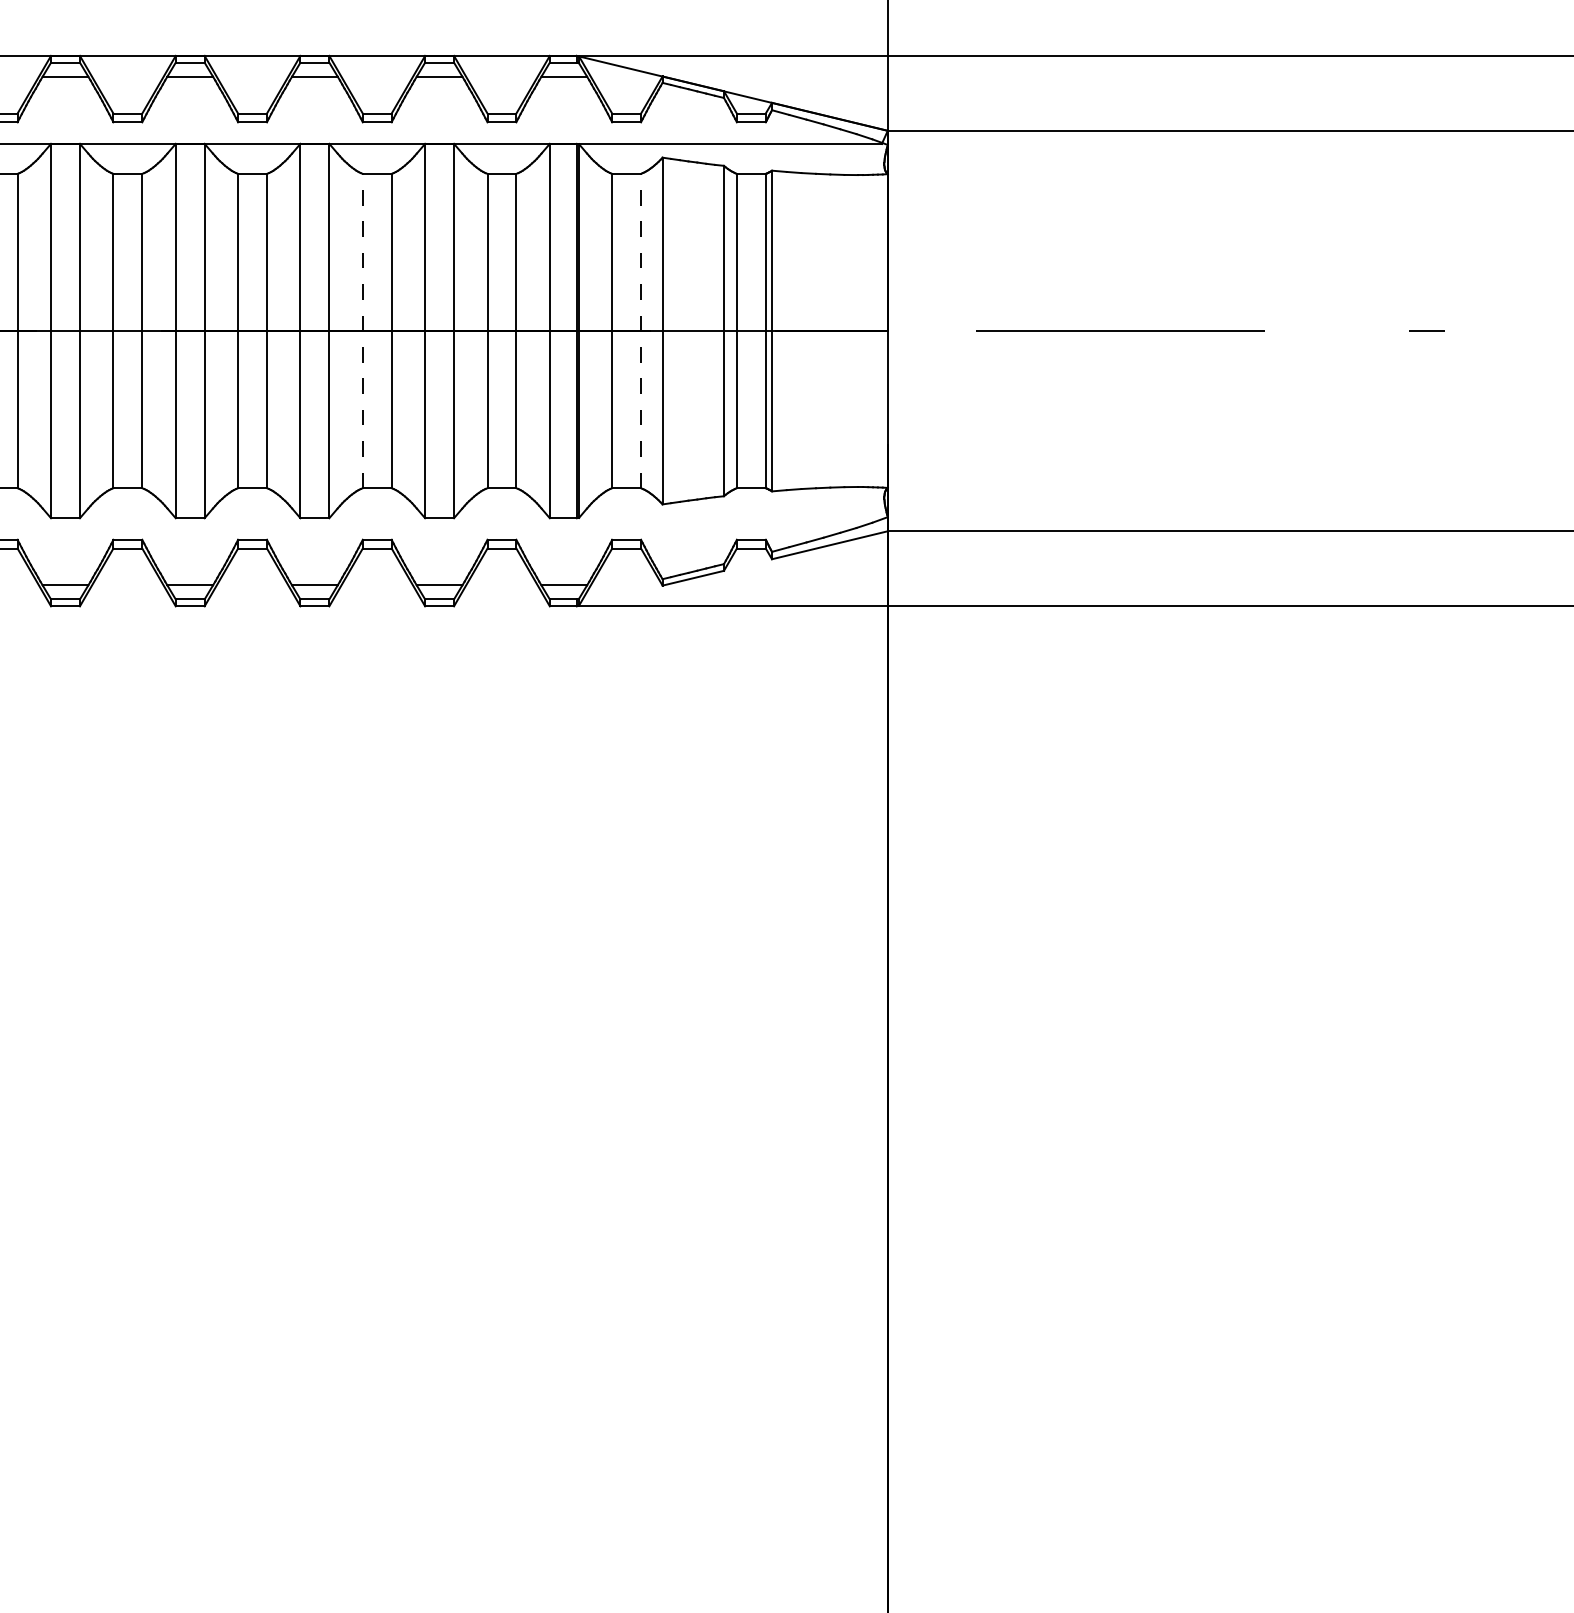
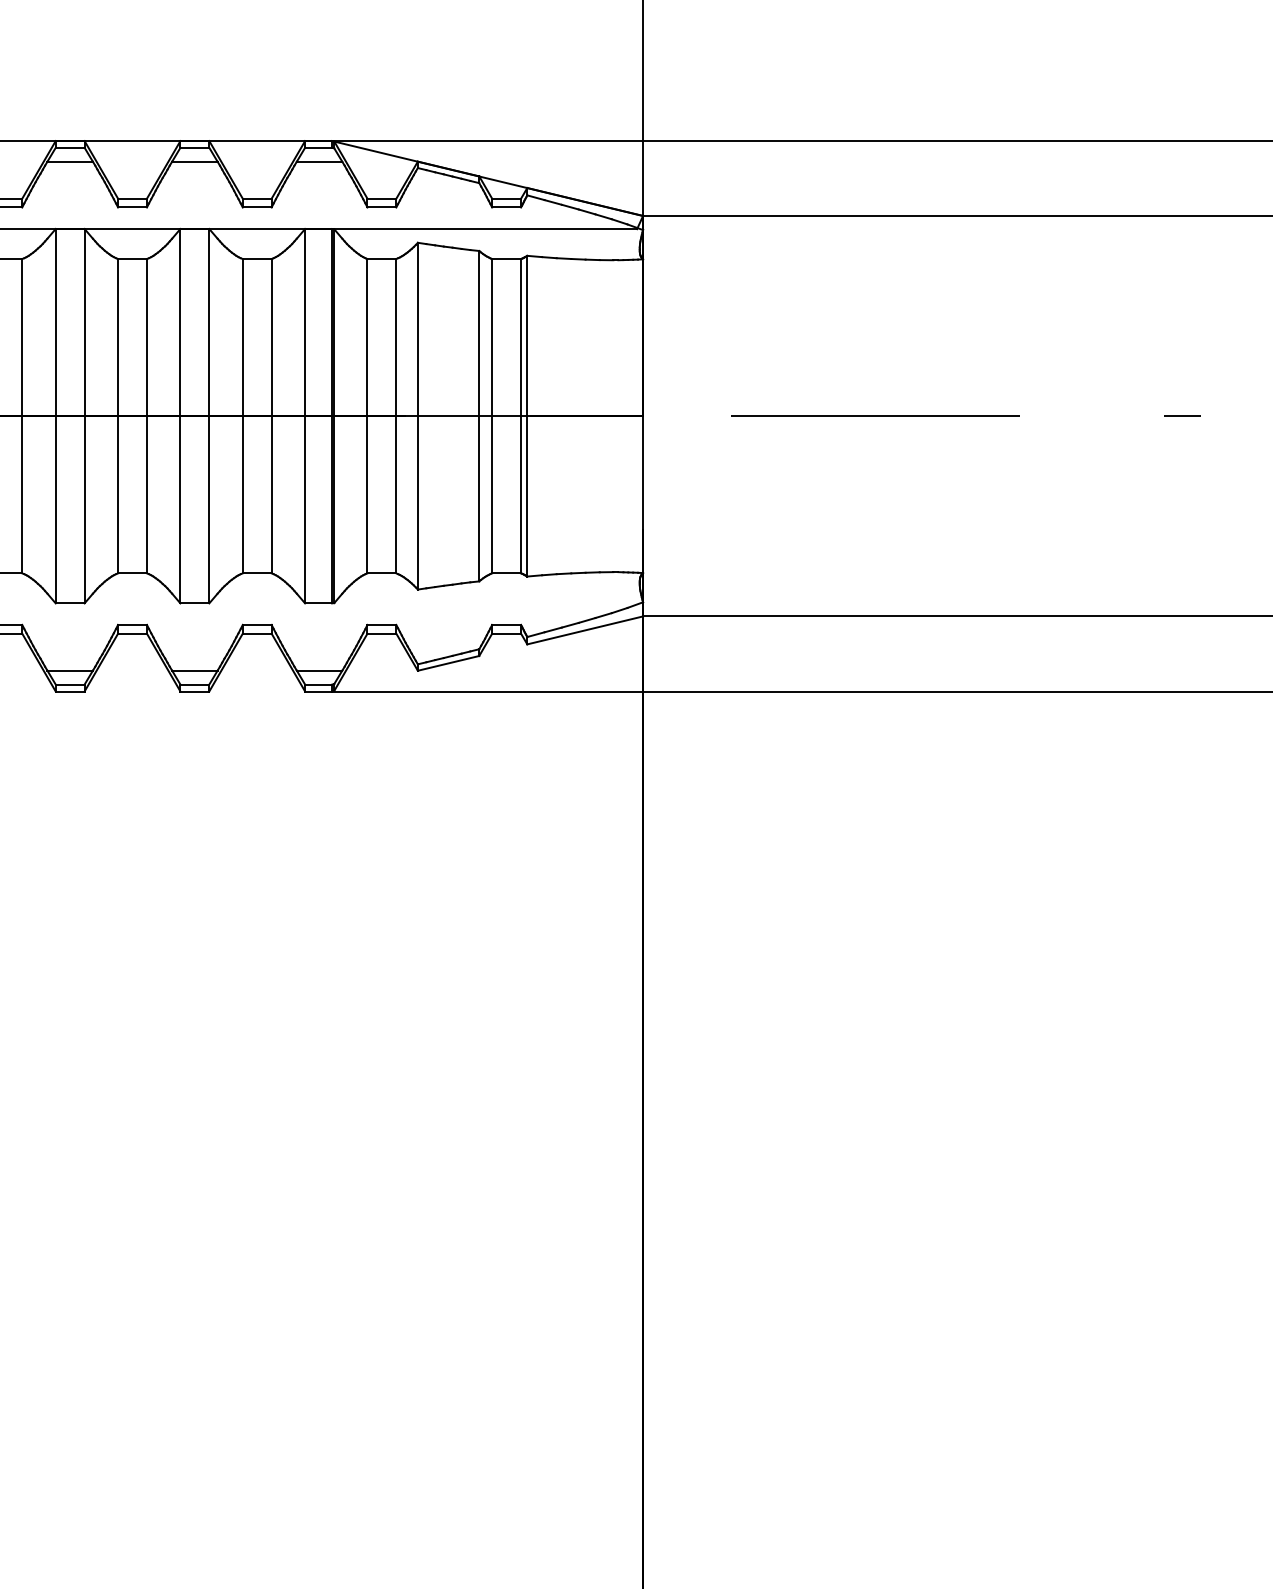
line: (362, 330) -> (117, 415), dashed -> solid
line: (641, 330) -> (396, 415), dashed -> solid

